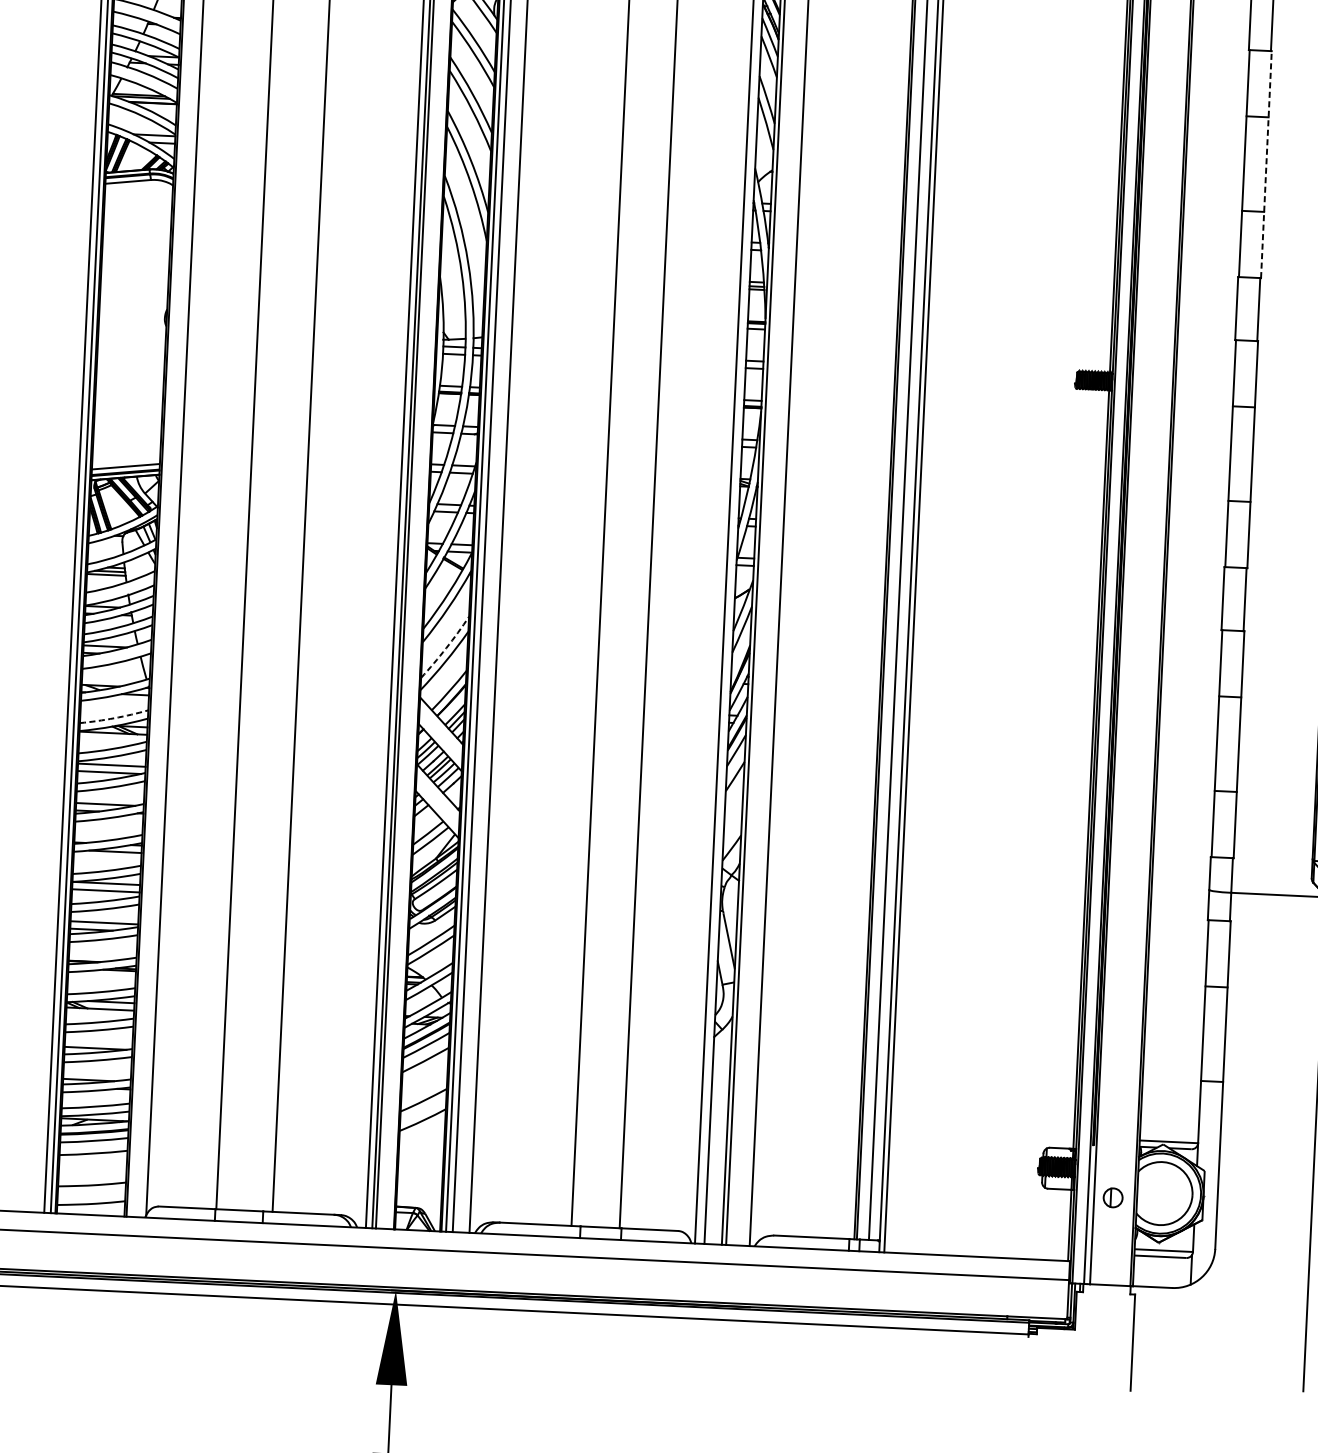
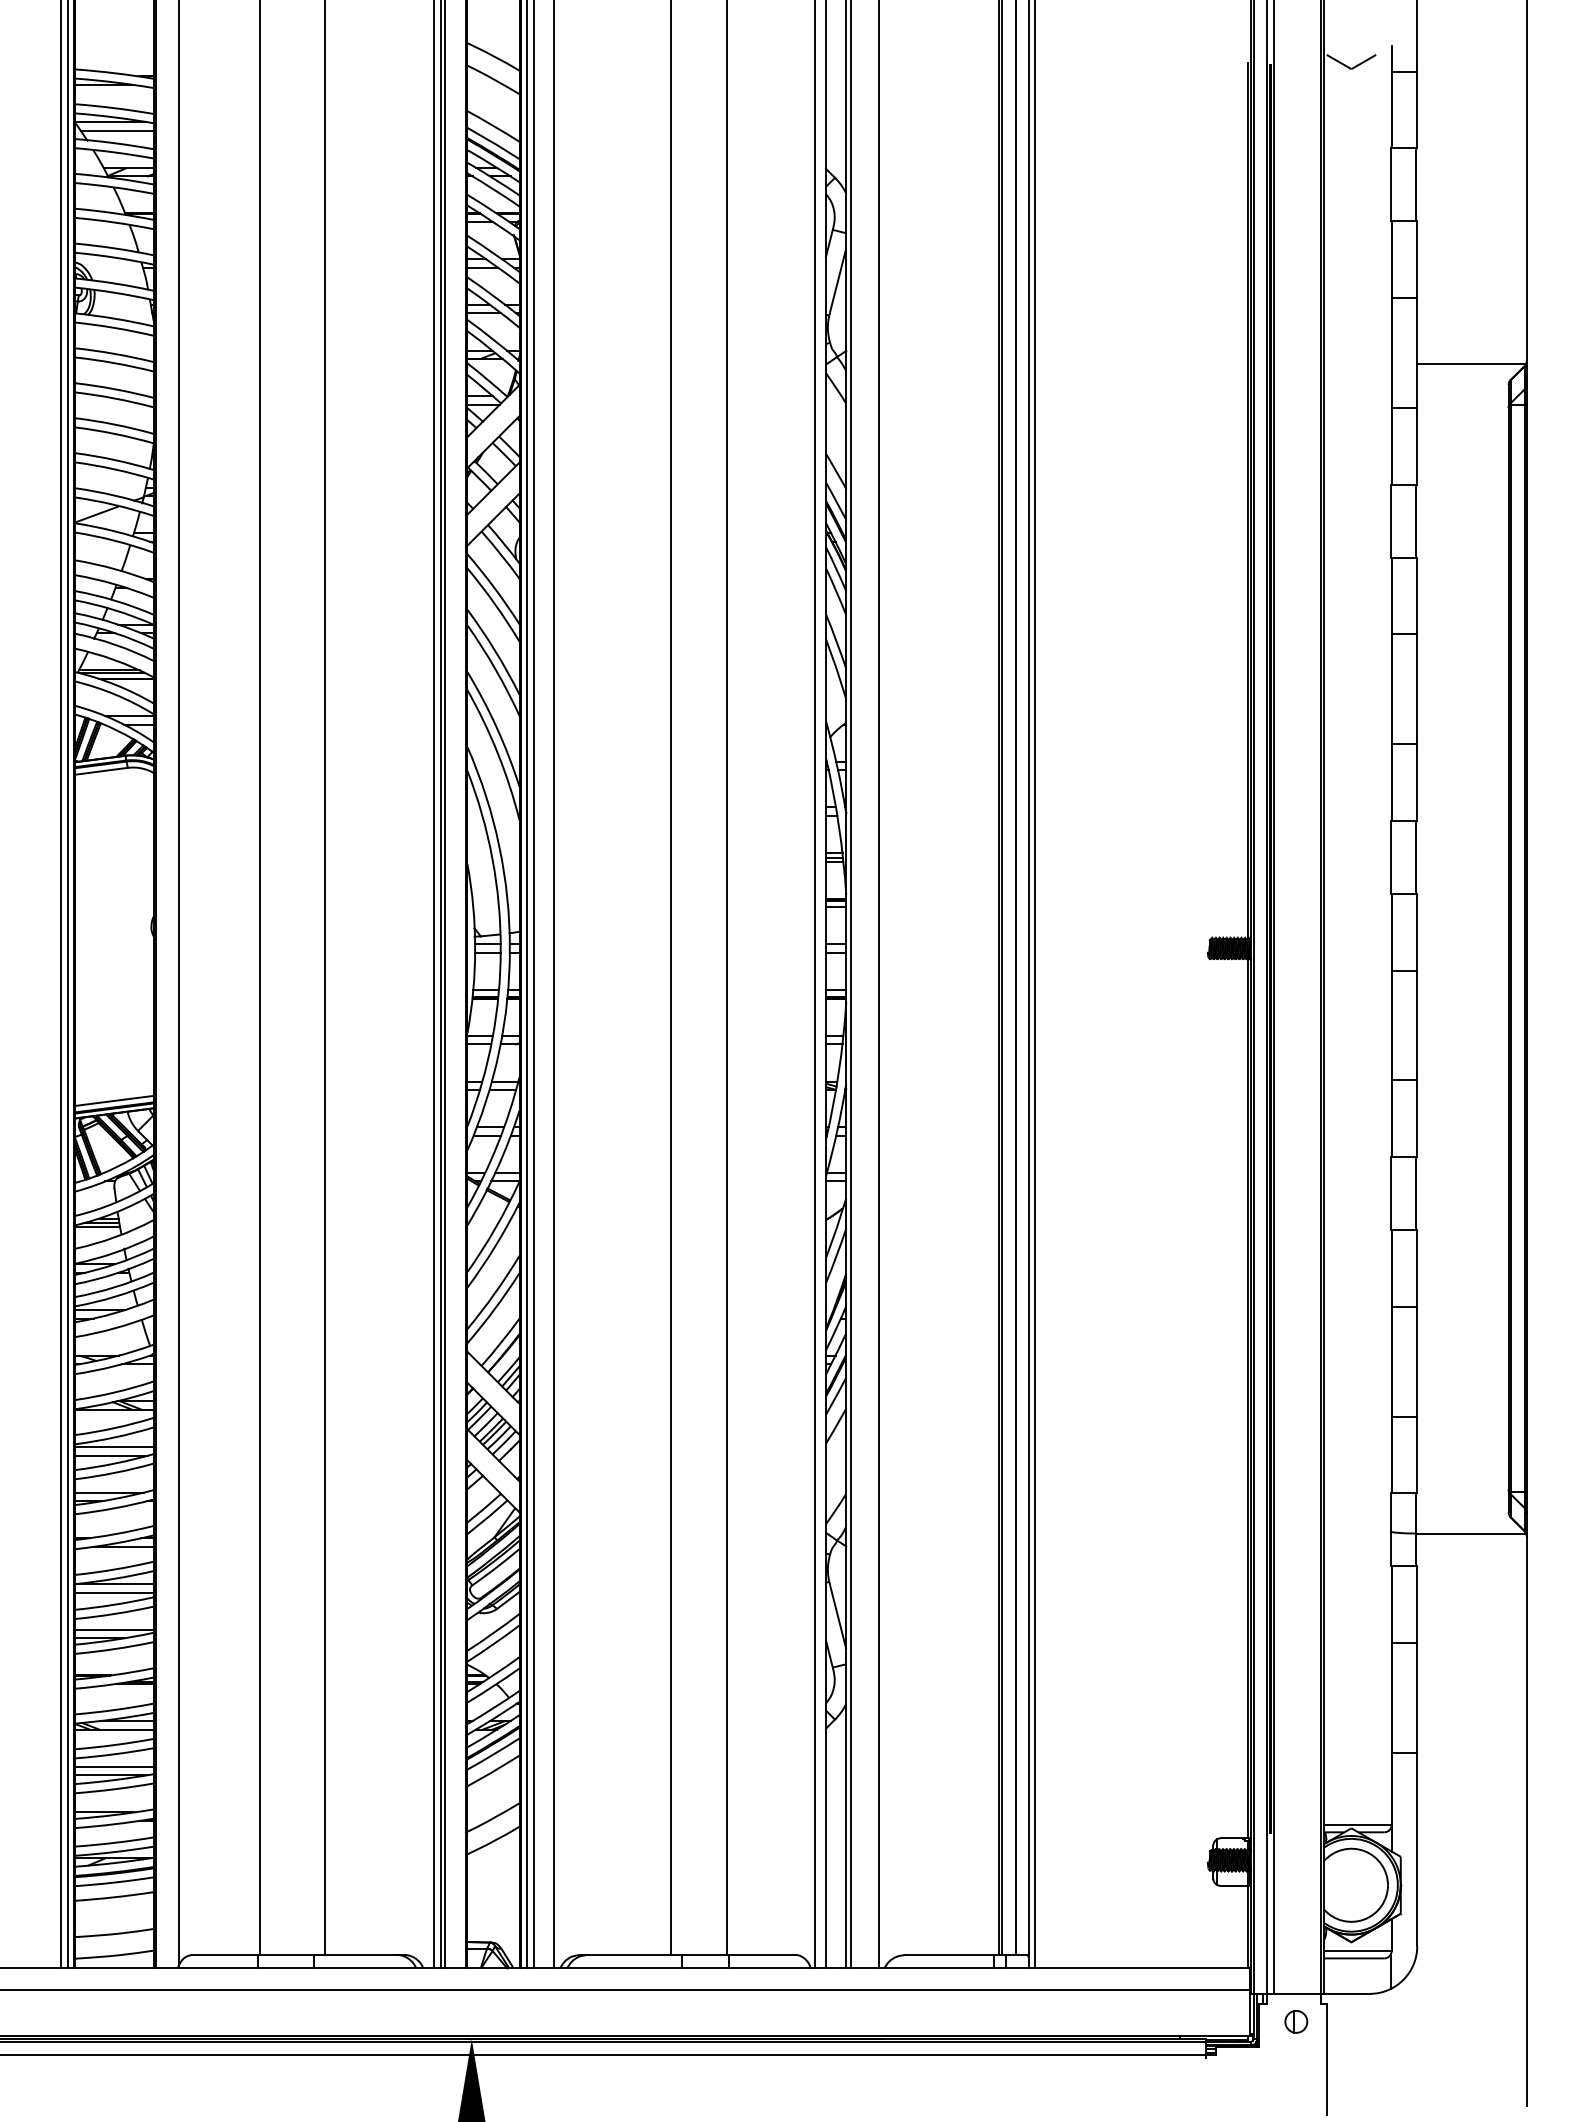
line: (1266, 164) -> (1417, 689), dashed -> solid
arc: (445, 648) -> (494, 1293), dashed -> solid
arc: (114, 718) -> (114, 1392), dashed -> solid
line: (98, 1040) -> (114, 1766), added
part: (1113, 1197) -> (1296, 2021), moved

